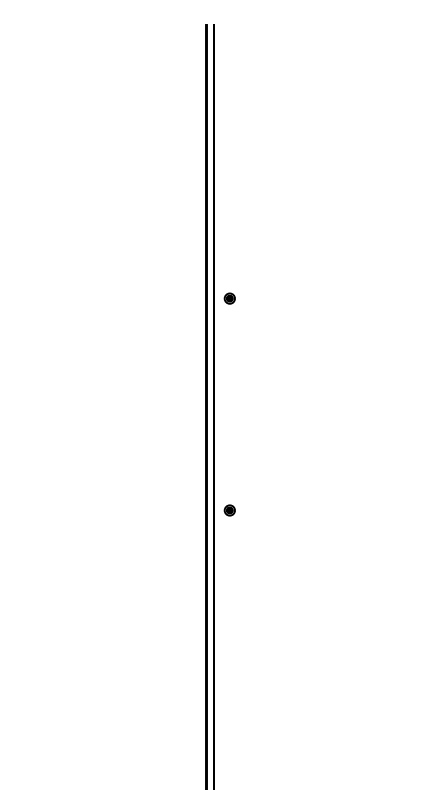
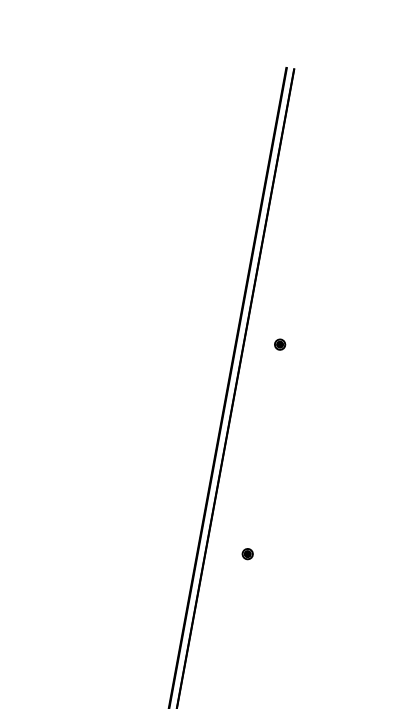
part: (229, 298) -> (279, 344), moved
part: (229, 510) -> (247, 554), moved

